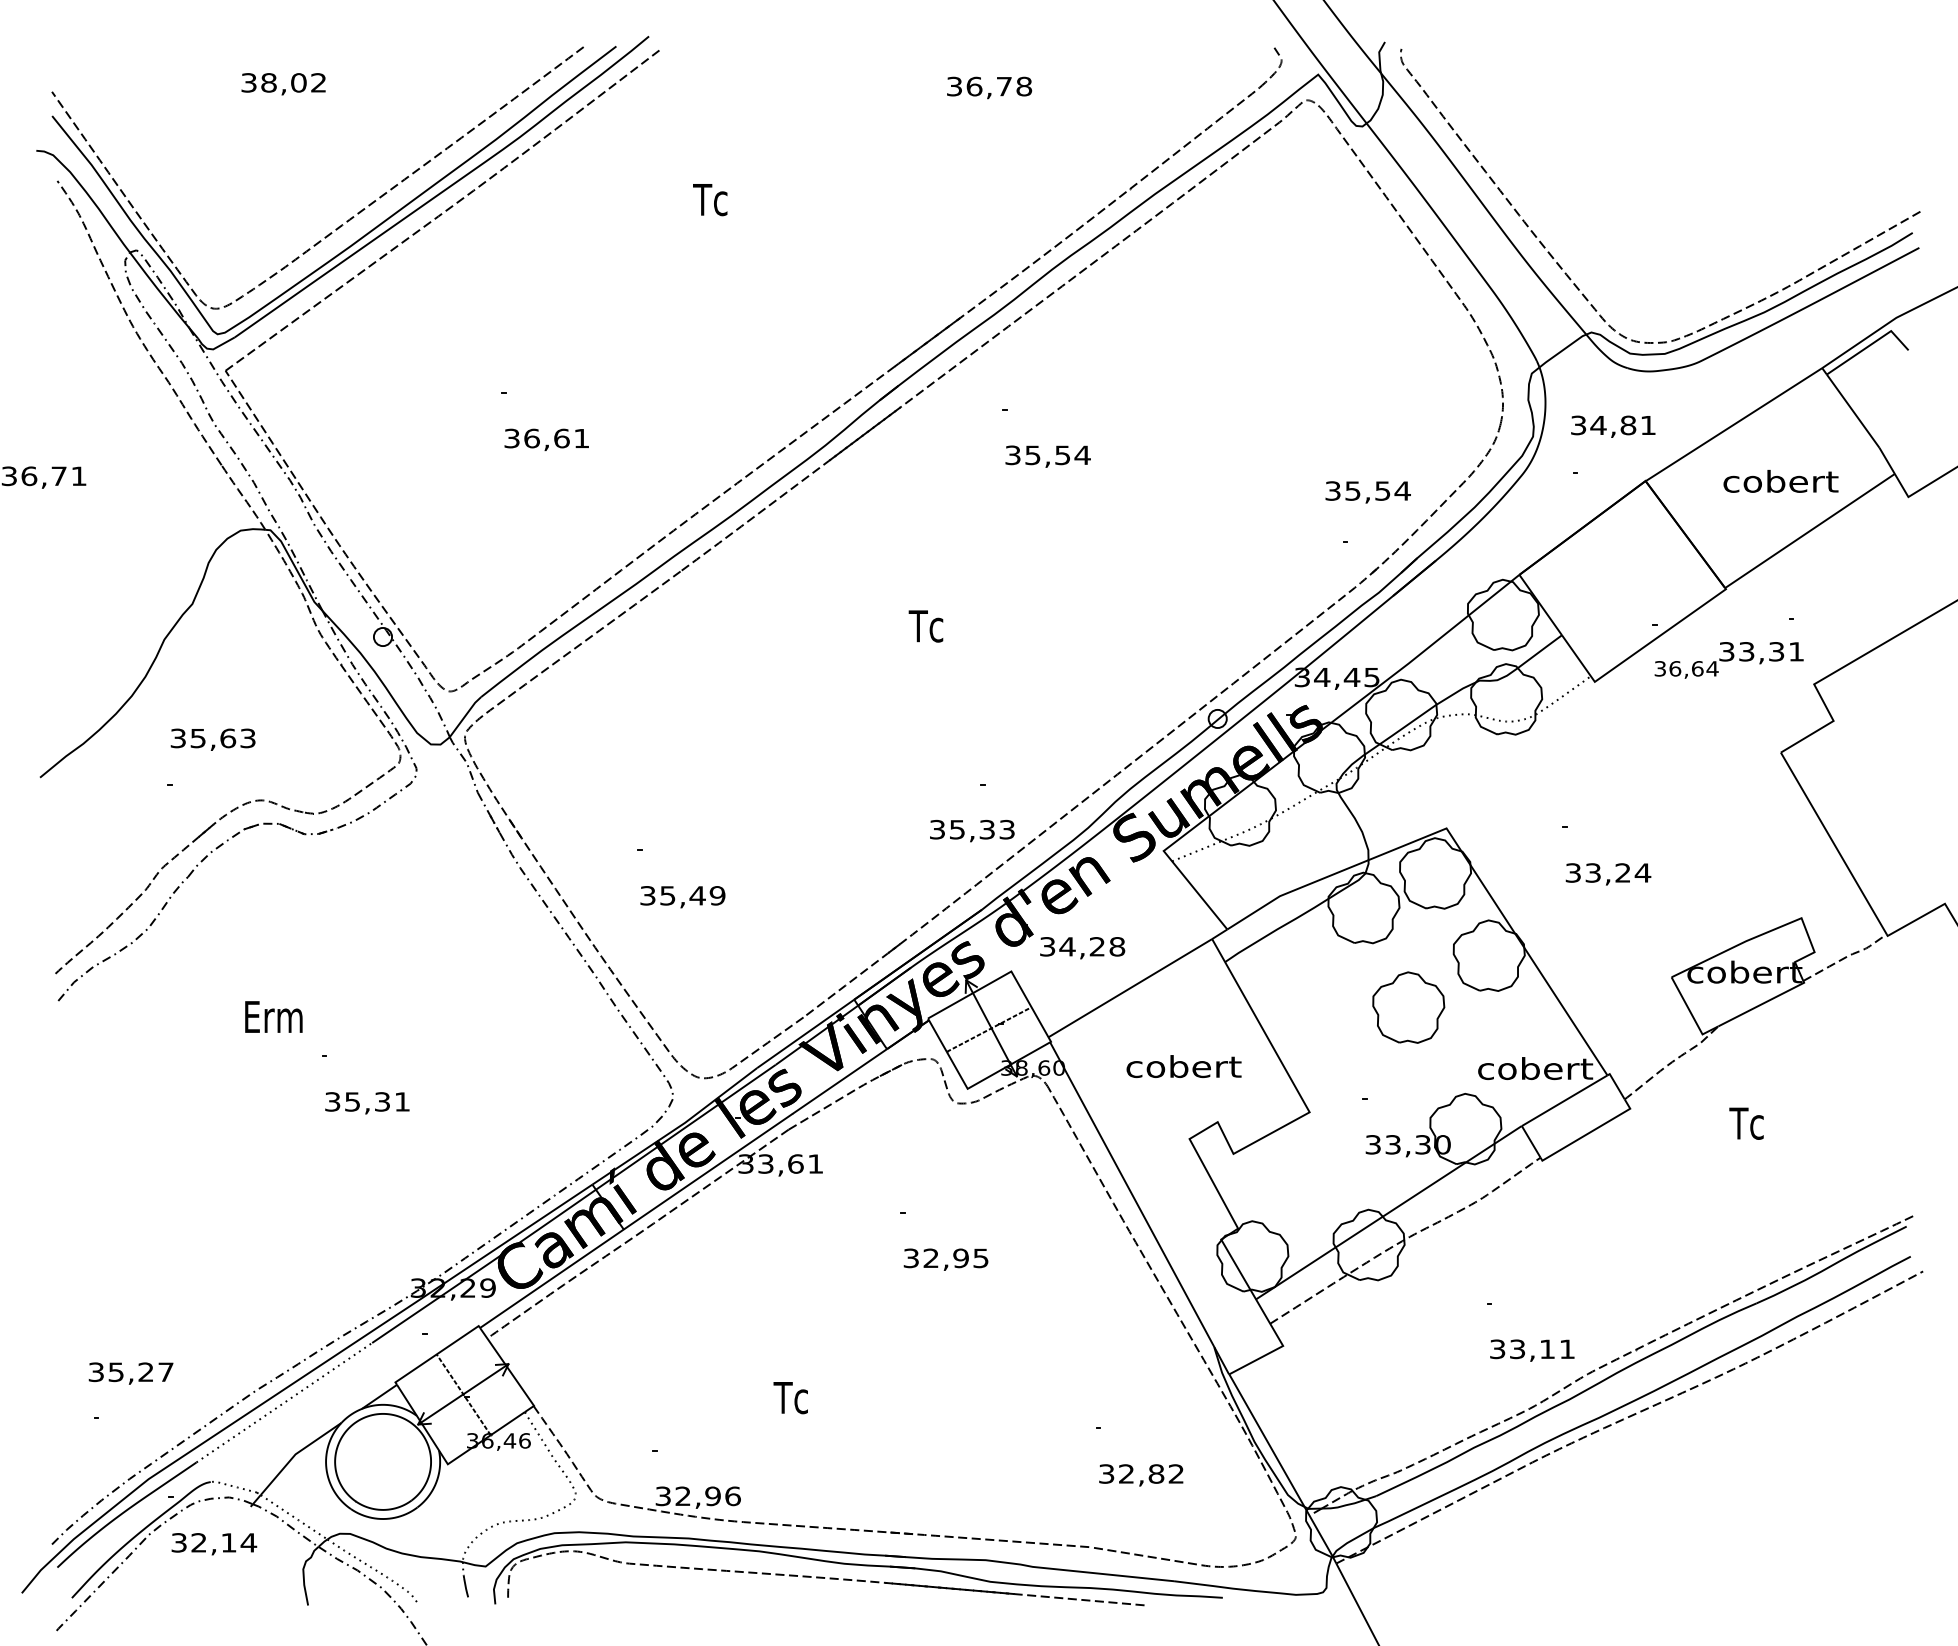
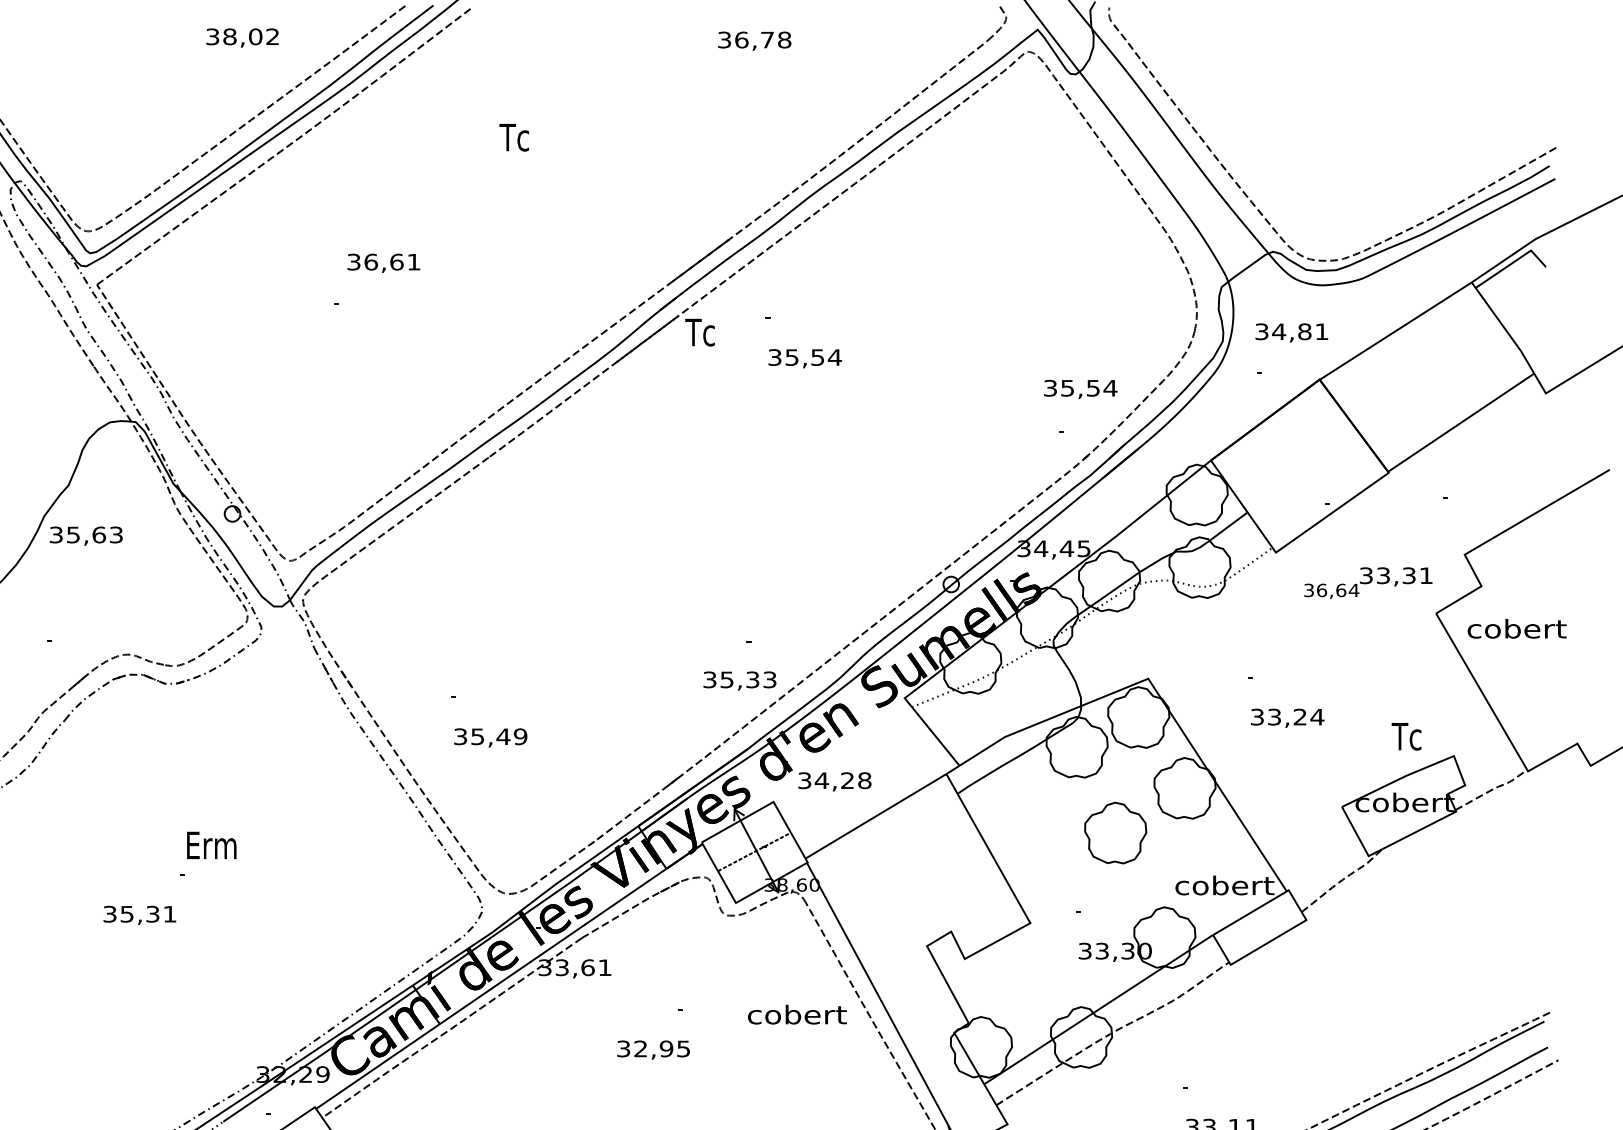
text: (283, 84) -> (242, 38), moved
text: (546, 439) -> (383, 262), moved
text: (1780, 481) -> (1516, 628), moved
text: (925, 626) -> (699, 332), moved
text: (1728, 660) -> (1367, 583), moved
text: (212, 739) -> (85, 535), moved
text: (273, 1016) -> (211, 845), moved
text: (1183, 1066) -> (796, 1014), moved
text: (367, 1103) -> (139, 915), moved
text: (1746, 1123) -> (1406, 736), moved
text: (945, 1259) -> (653, 1049), moved

